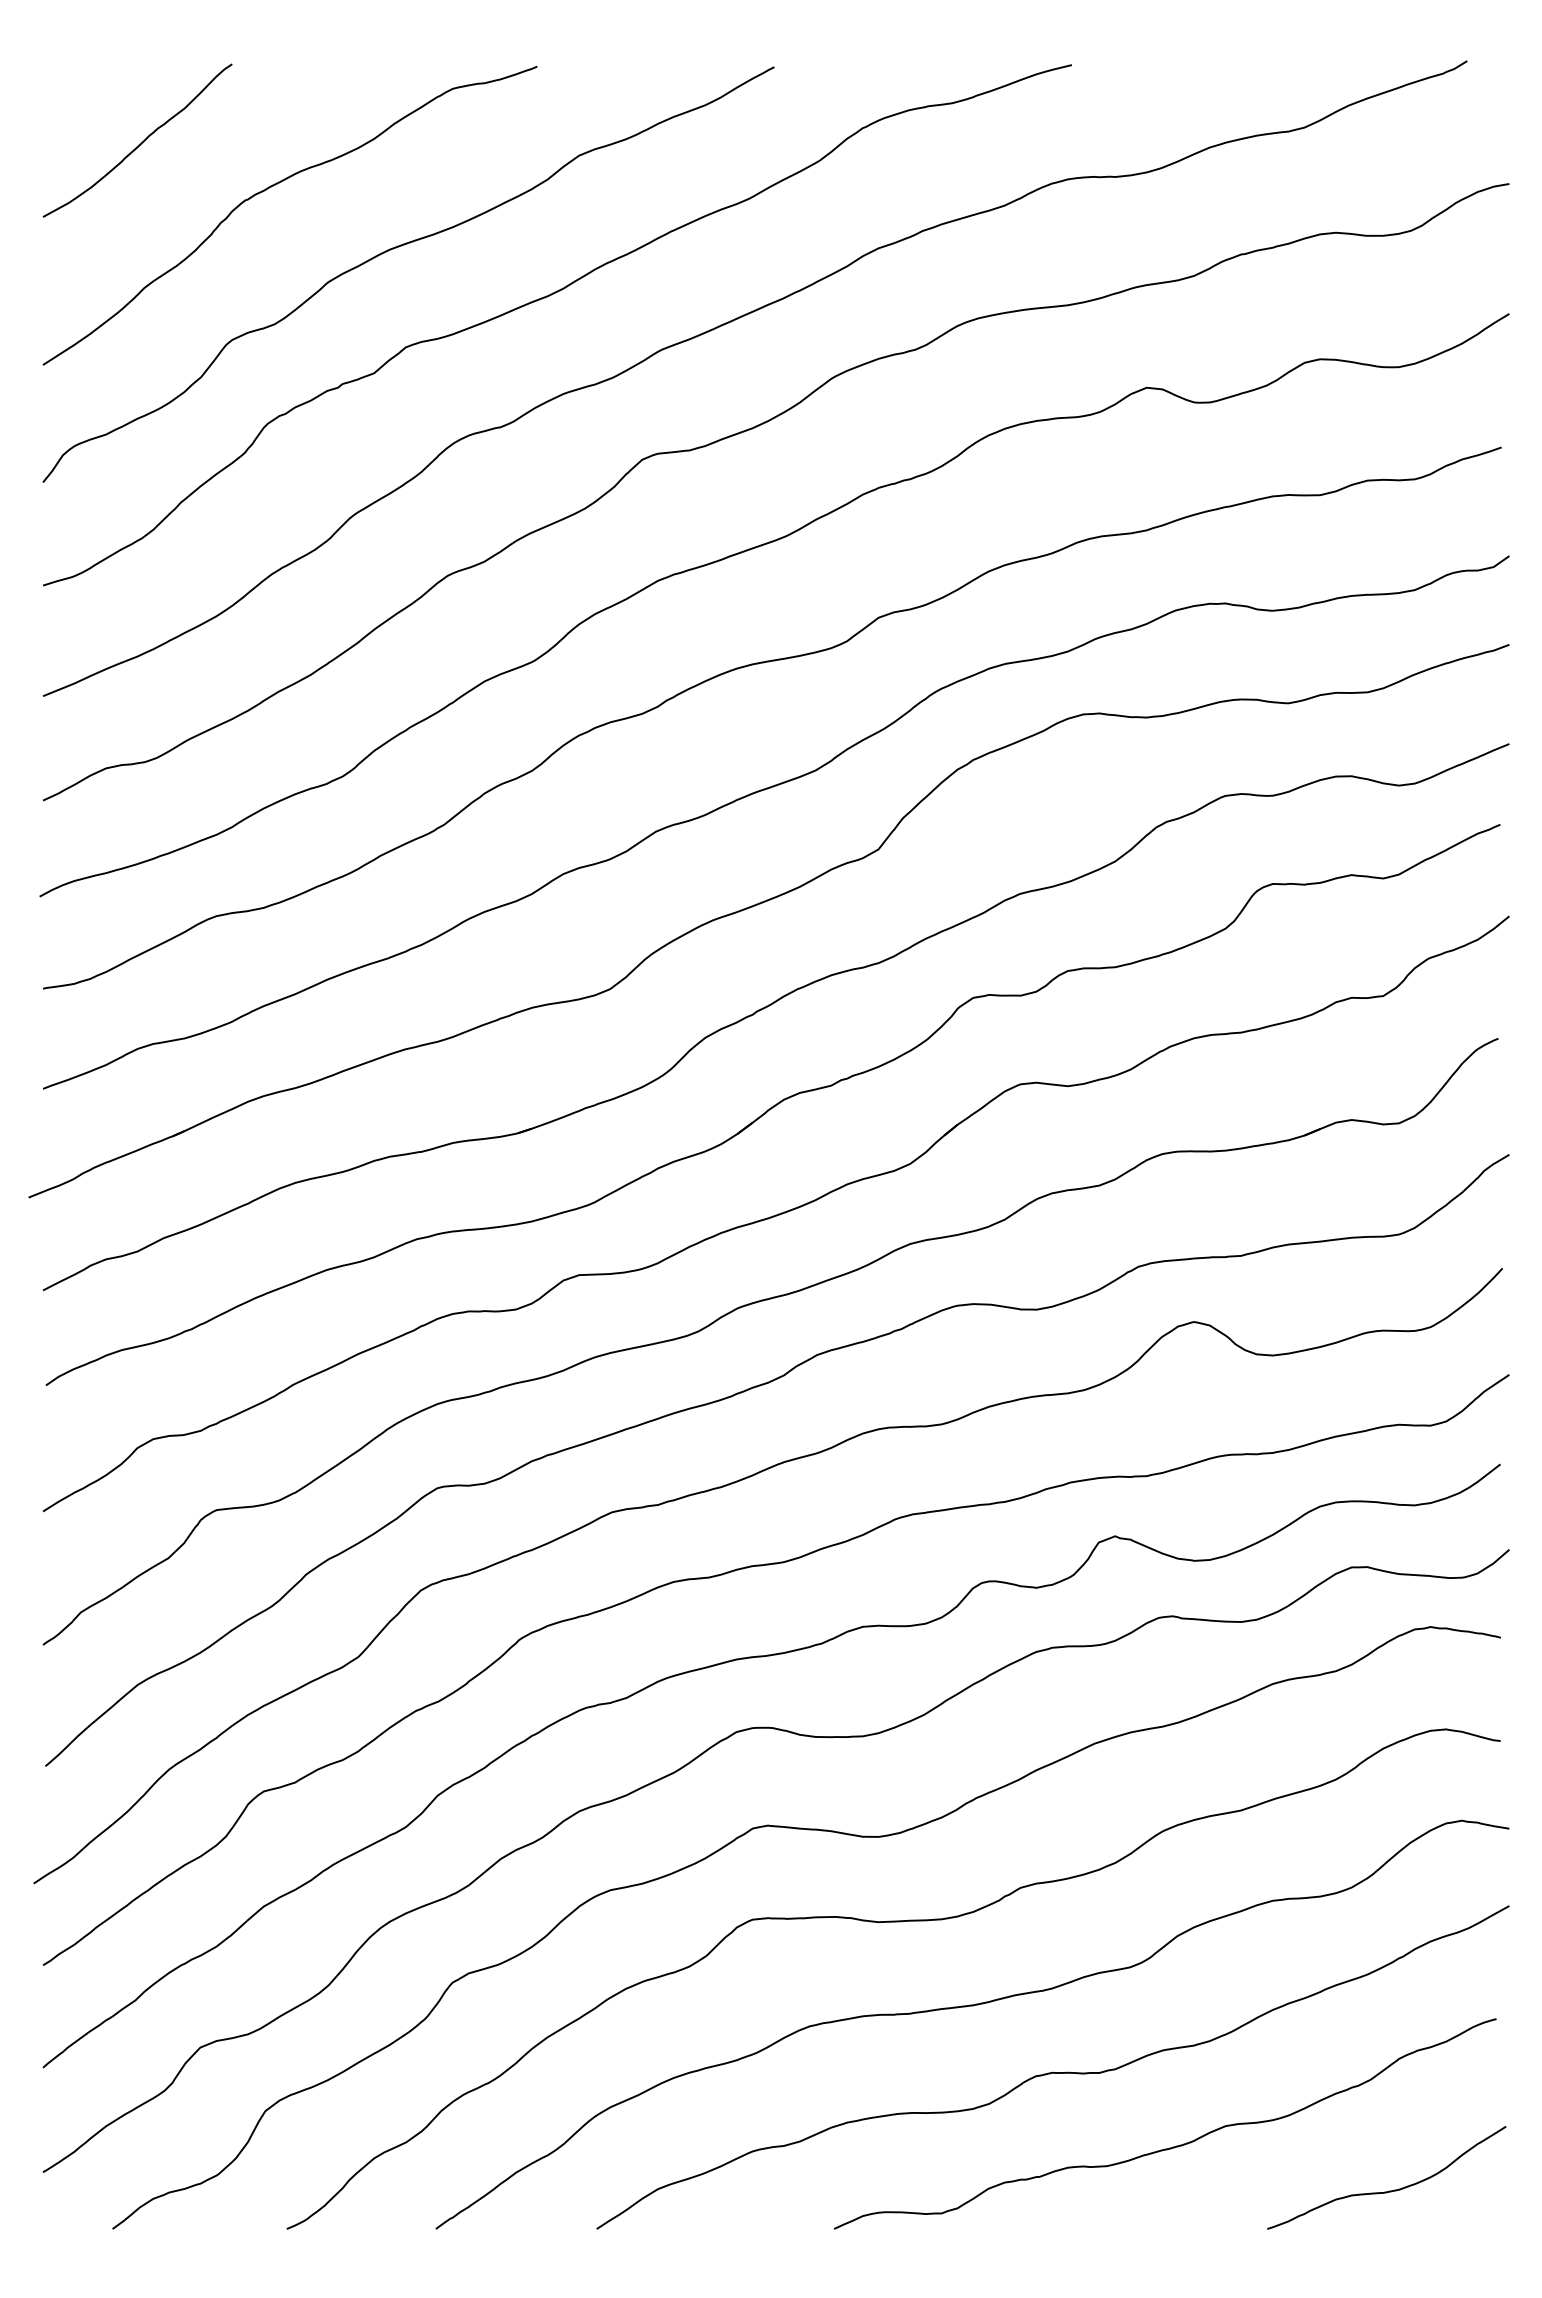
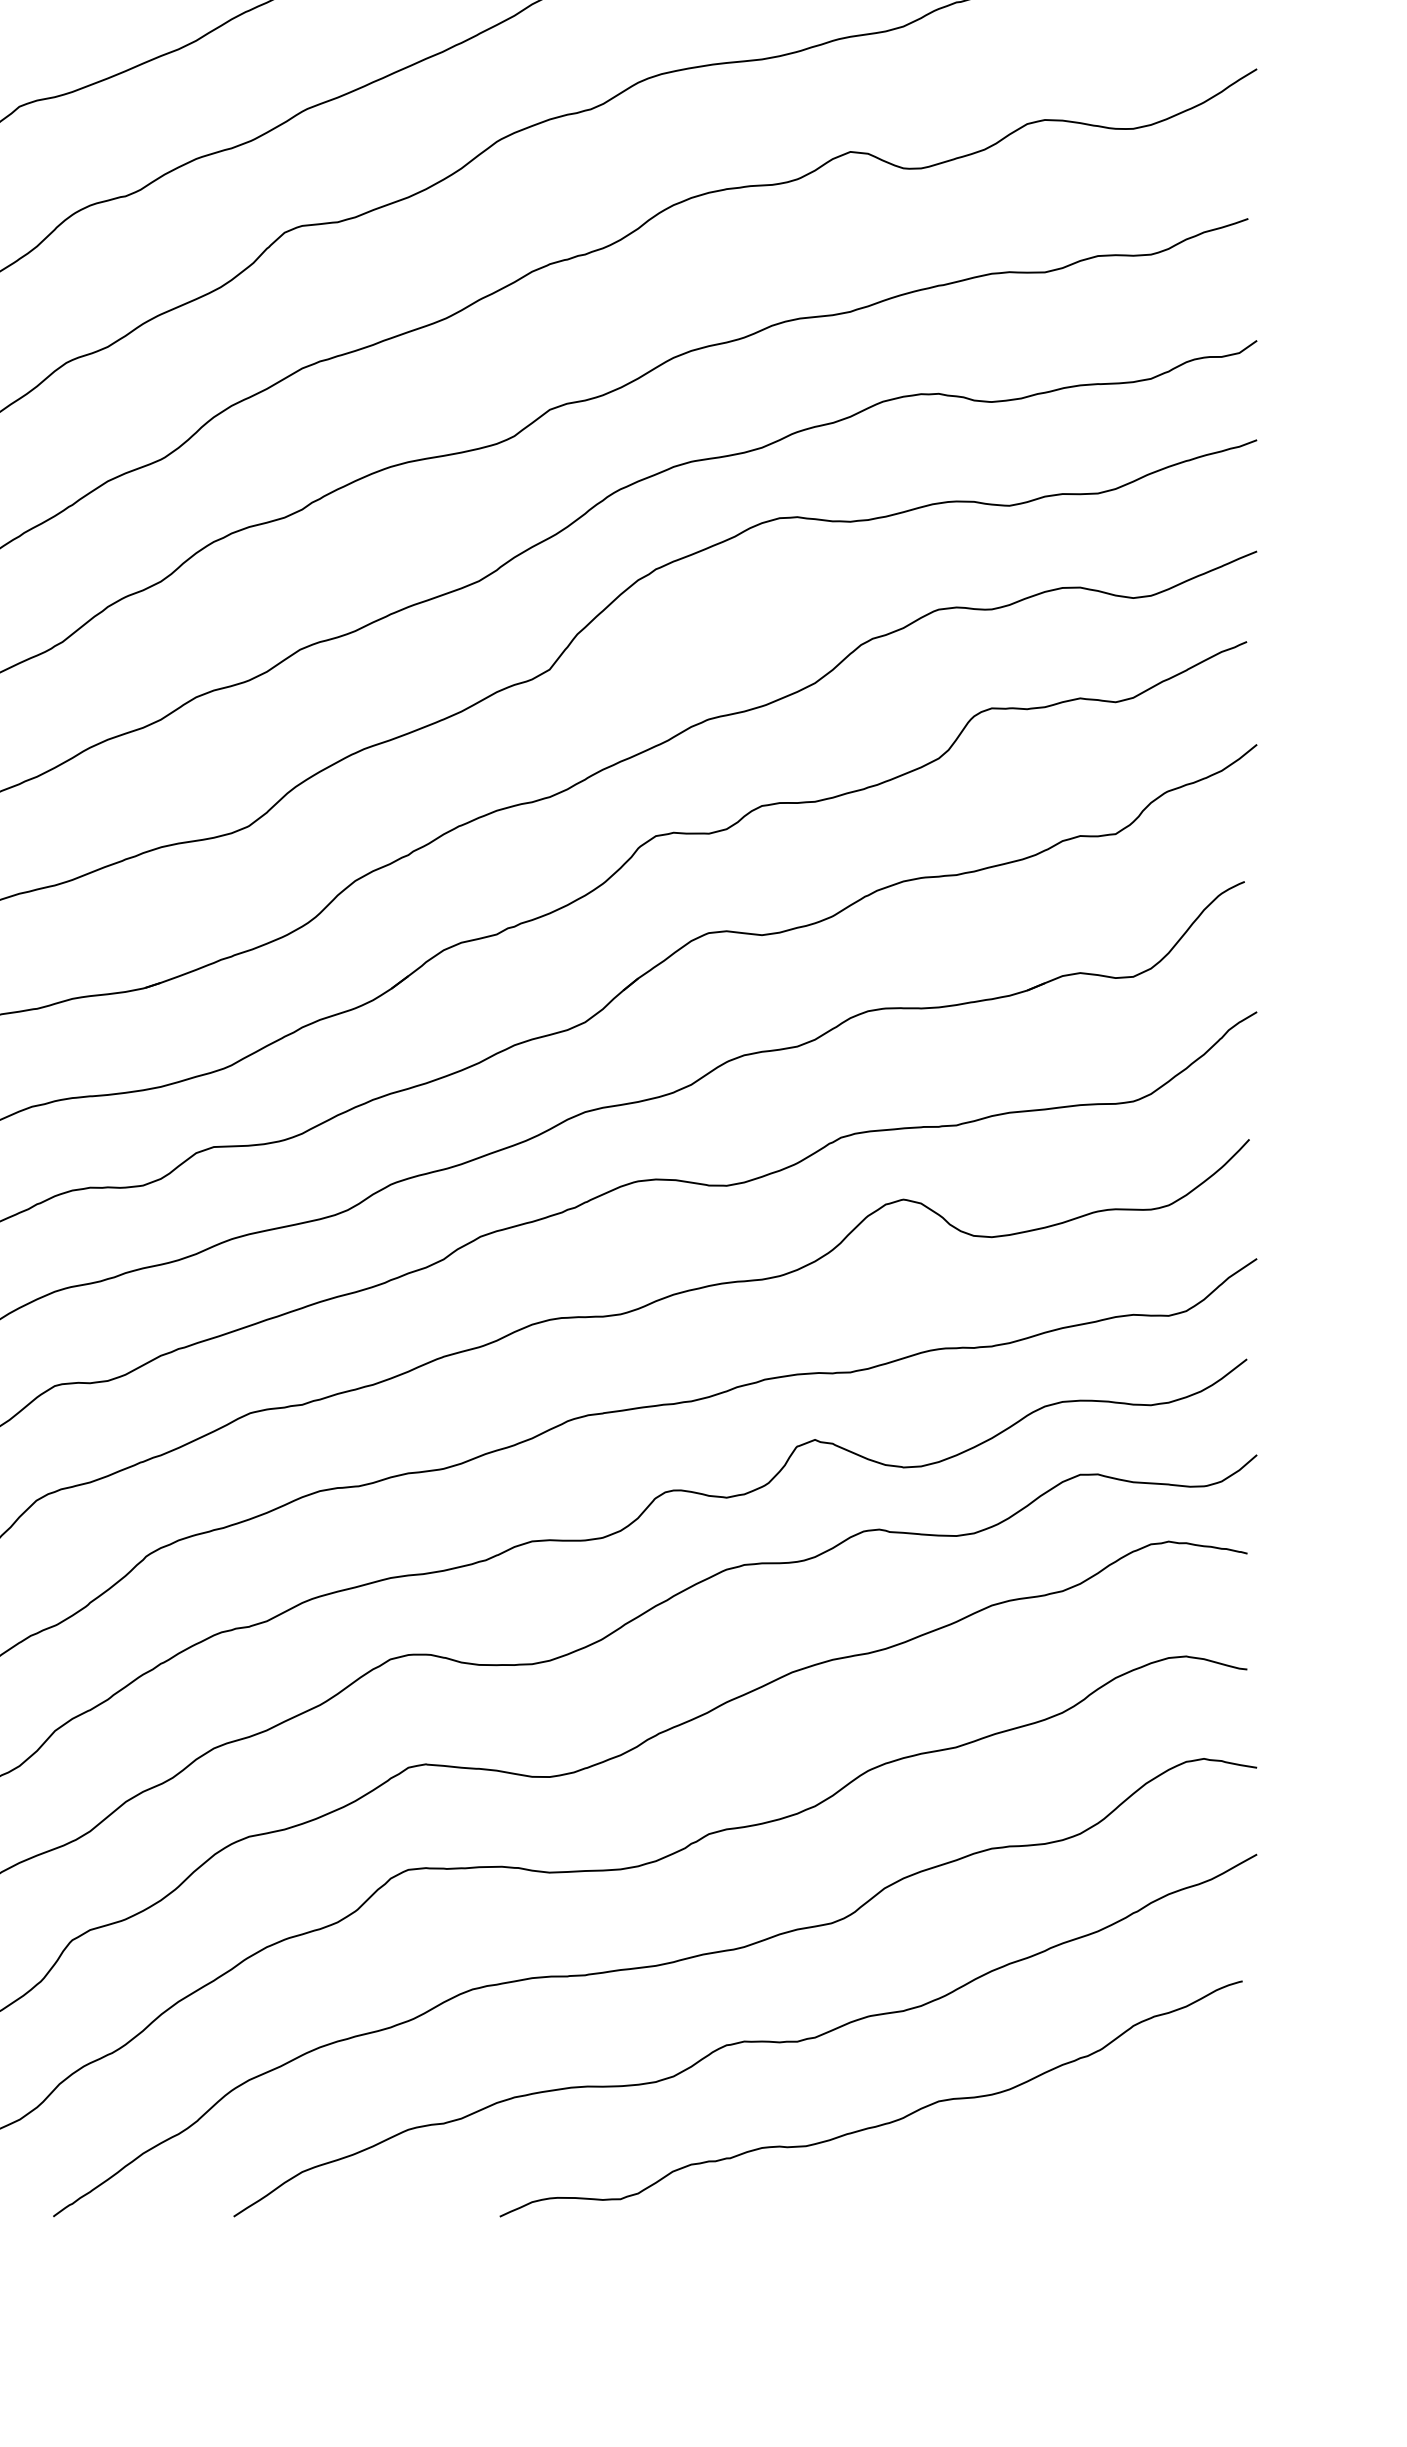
curve: (1389, 2190) -> (1122, 2173), removed

